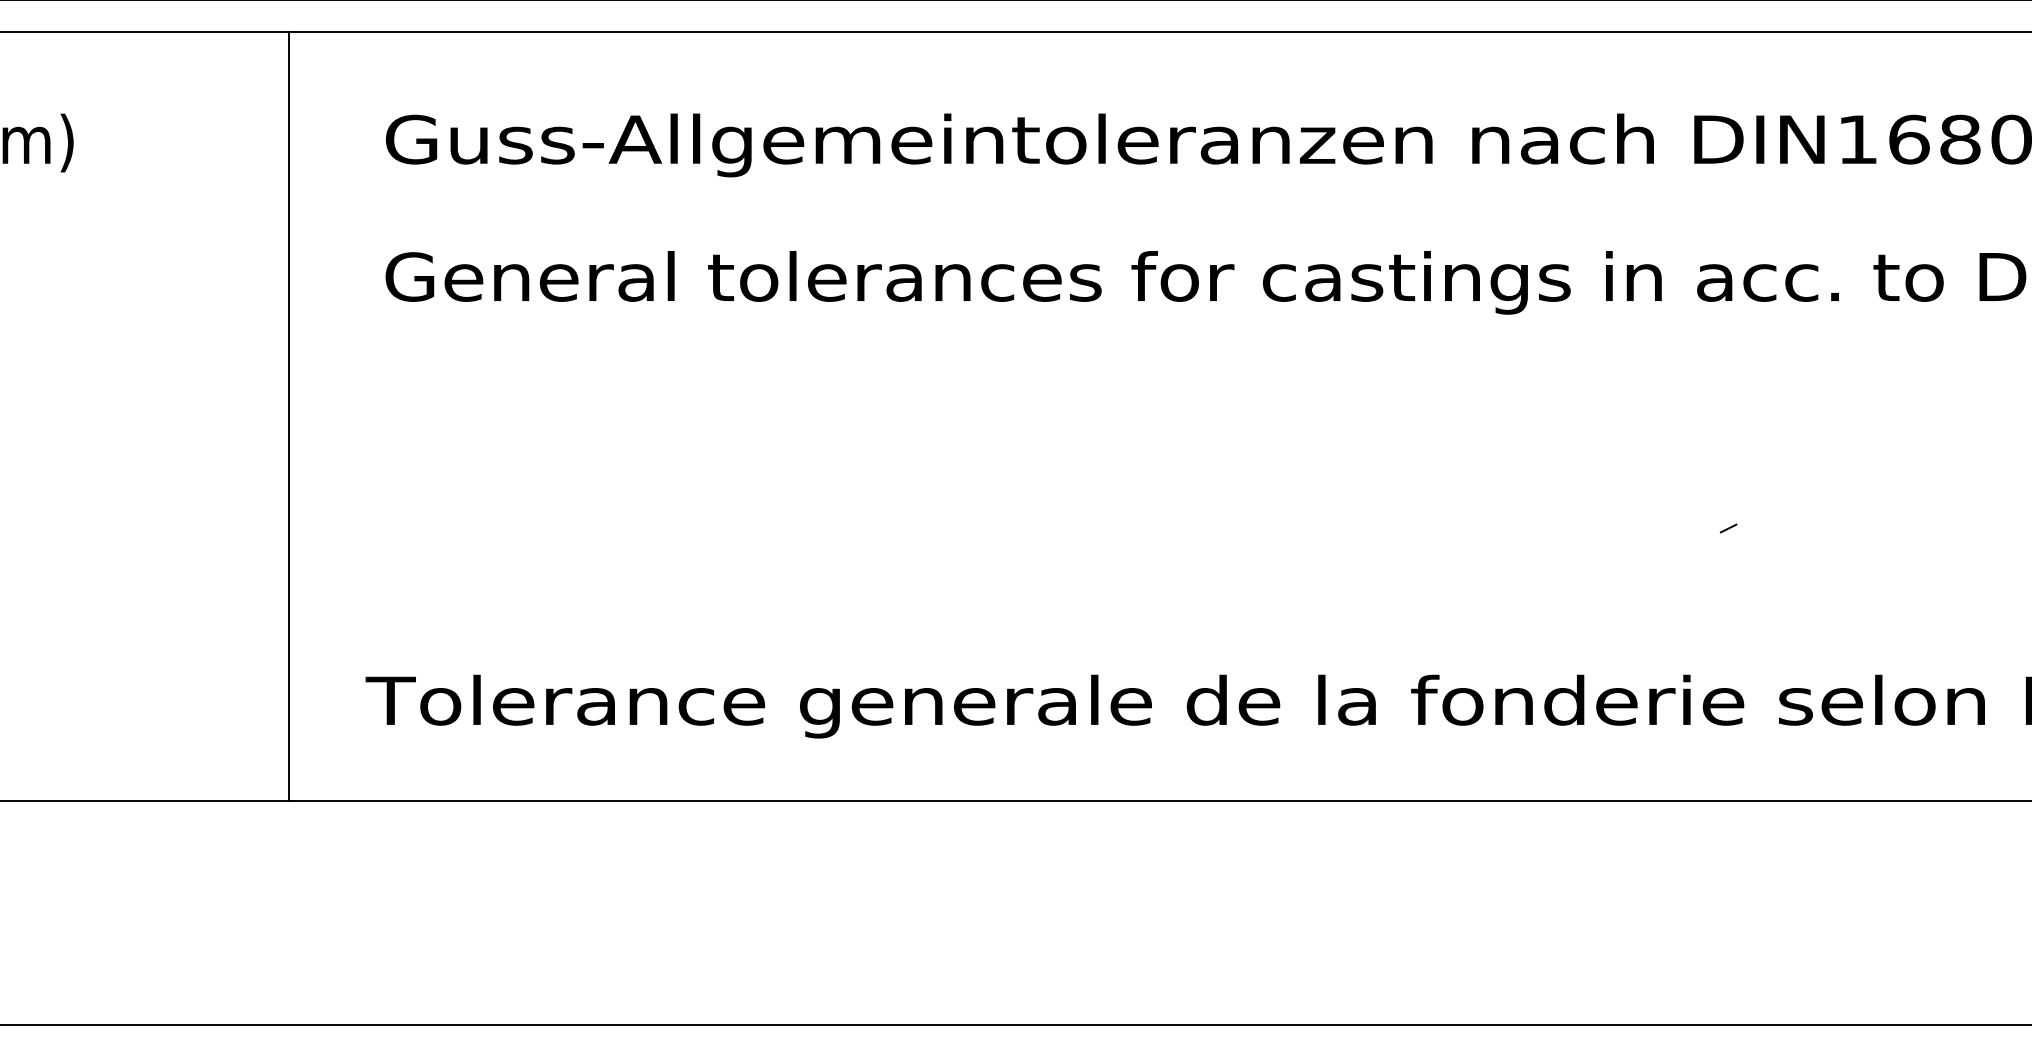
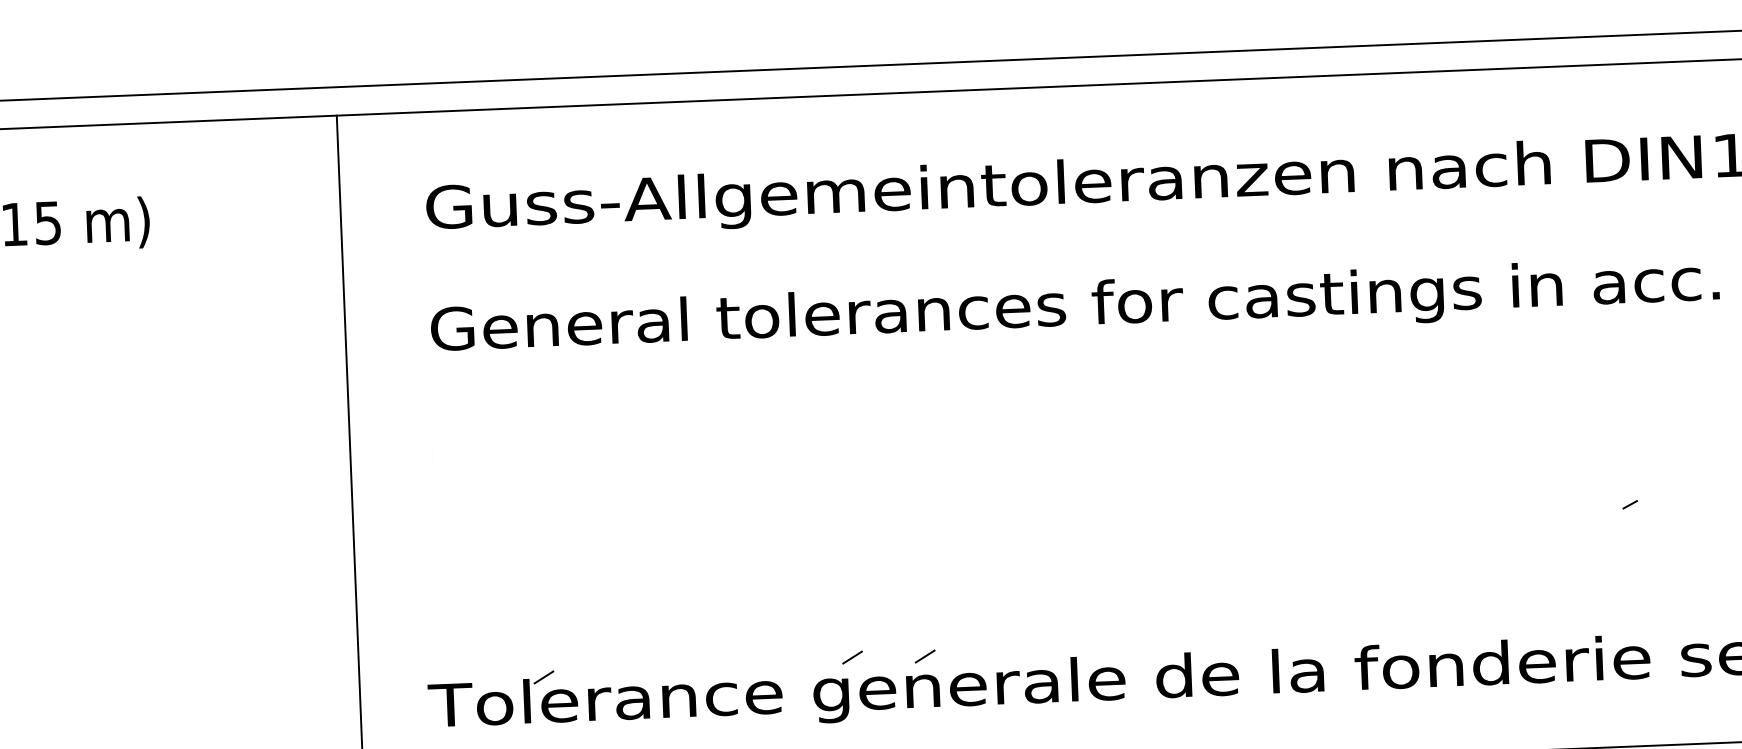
line: (845, 665) -> (852, 657), added
line: (927, 667) -> (925, 656), added
line: (496, 673) -> (543, 677), added

